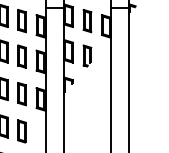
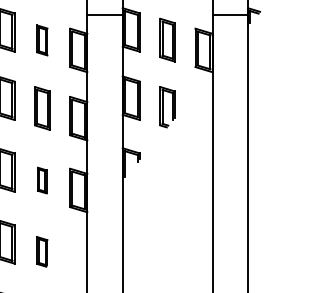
part: (21, 21) -> (41, 41), size x0.7
part: (21, 94) -> (41, 181), size x0.6
part: (21, 131) -> (41, 251), size x0.7

